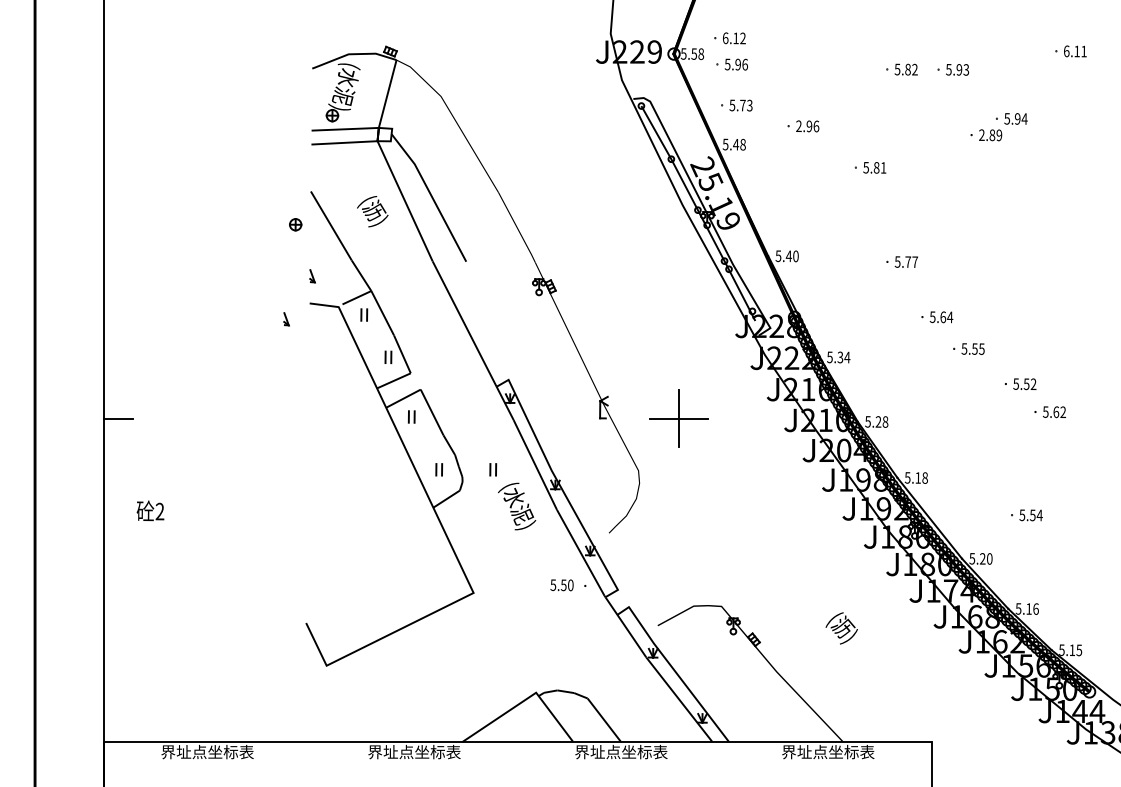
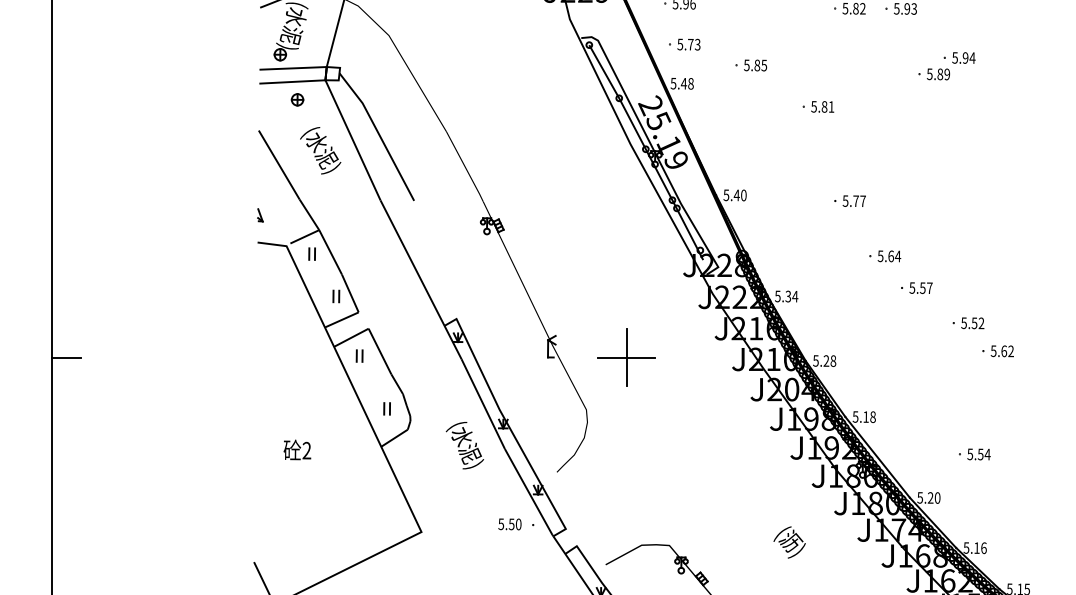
text: (807, 126) -> (755, 65), 2.96 -> 5.85
text: (981, 135) -> (929, 74), 2.89 -> 5.89
text: (372, 211) -> (320, 150), (沥) -> (水泥)
part: (295, 224) -> (297, 99), moved
part: (286, 319) -> (234, 258), removed
text: (981, 348) -> (929, 287), 5.55 -> 5.57
part: (493, 469) -> (441, 408), removed
text: (150, 510) -> (297, 449), moved
text: (841, 628) -> (789, 542), moved

